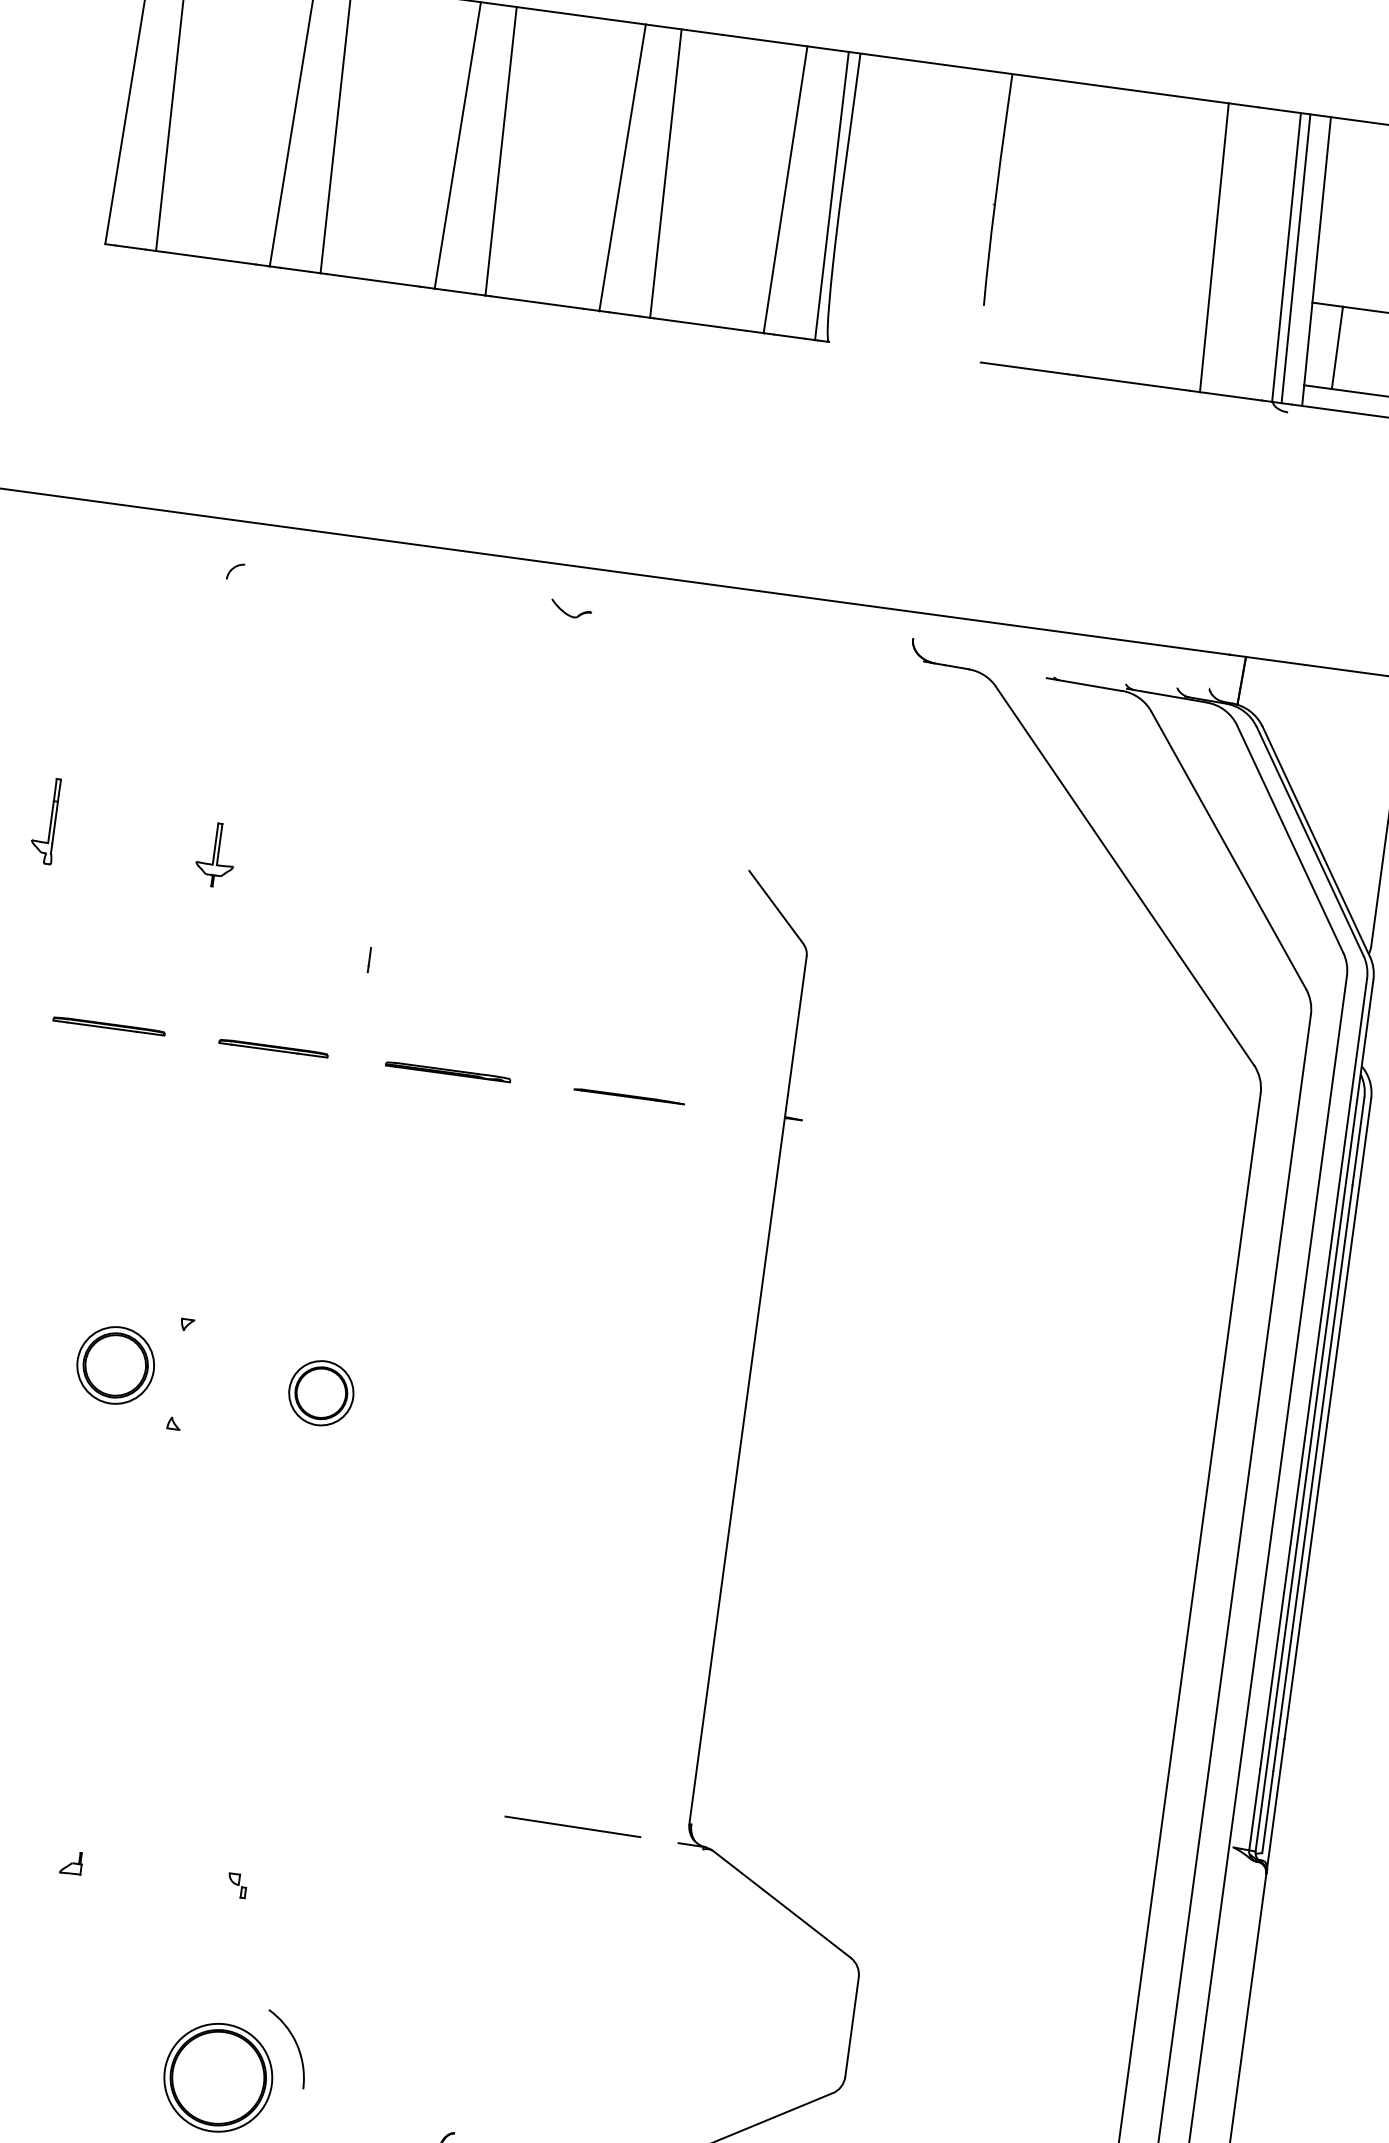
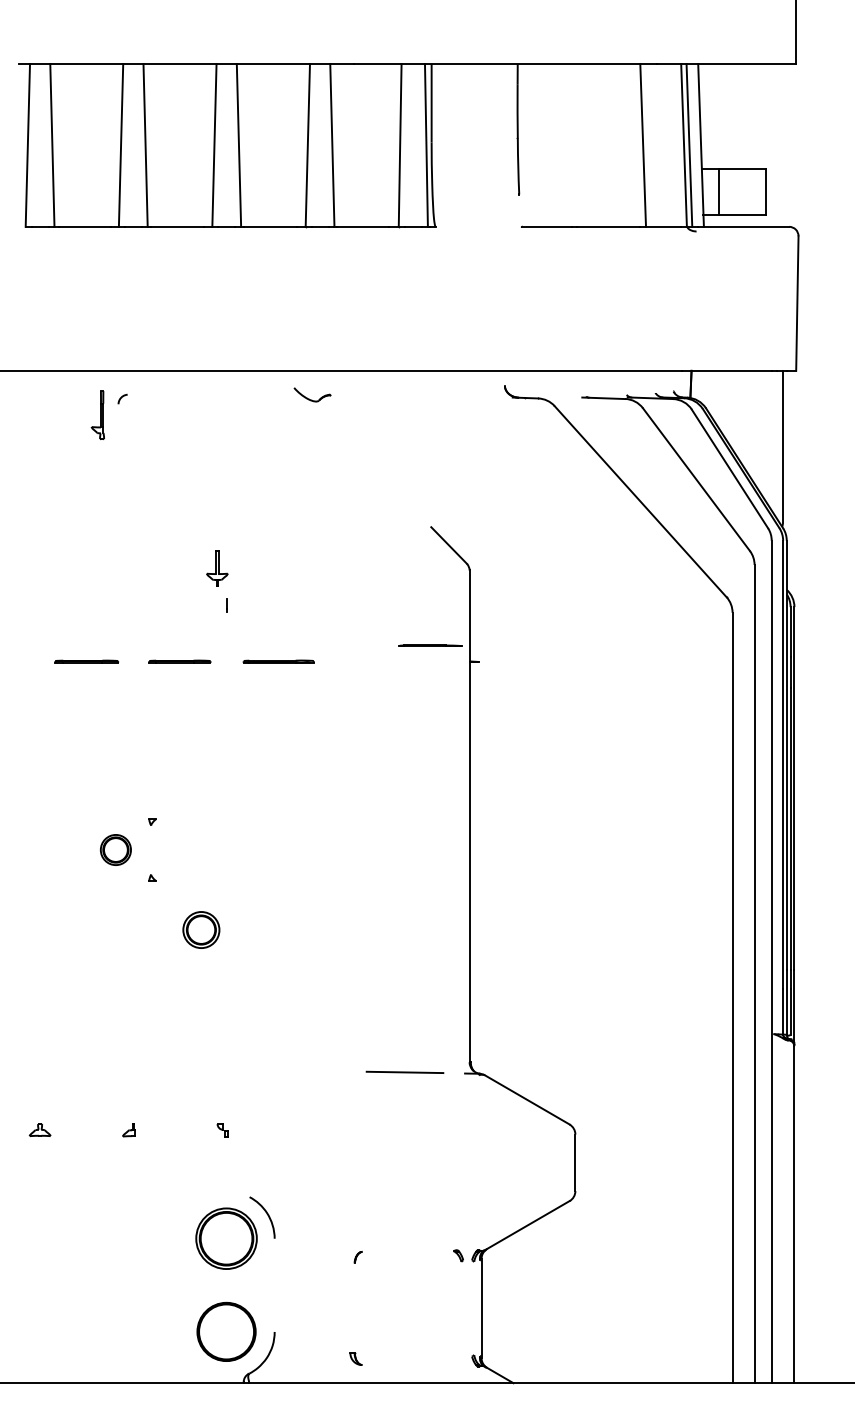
part: (571, 610) -> (312, 395), size x1.6
part: (45, 819) -> (97, 414), moved
part: (216, 855) -> (217, 568), moved
line: (629, 1096) -> (430, 645), moved
part: (115, 1364) -> (115, 849), size x0.7
part: (321, 1392) -> (201, 929), moved

